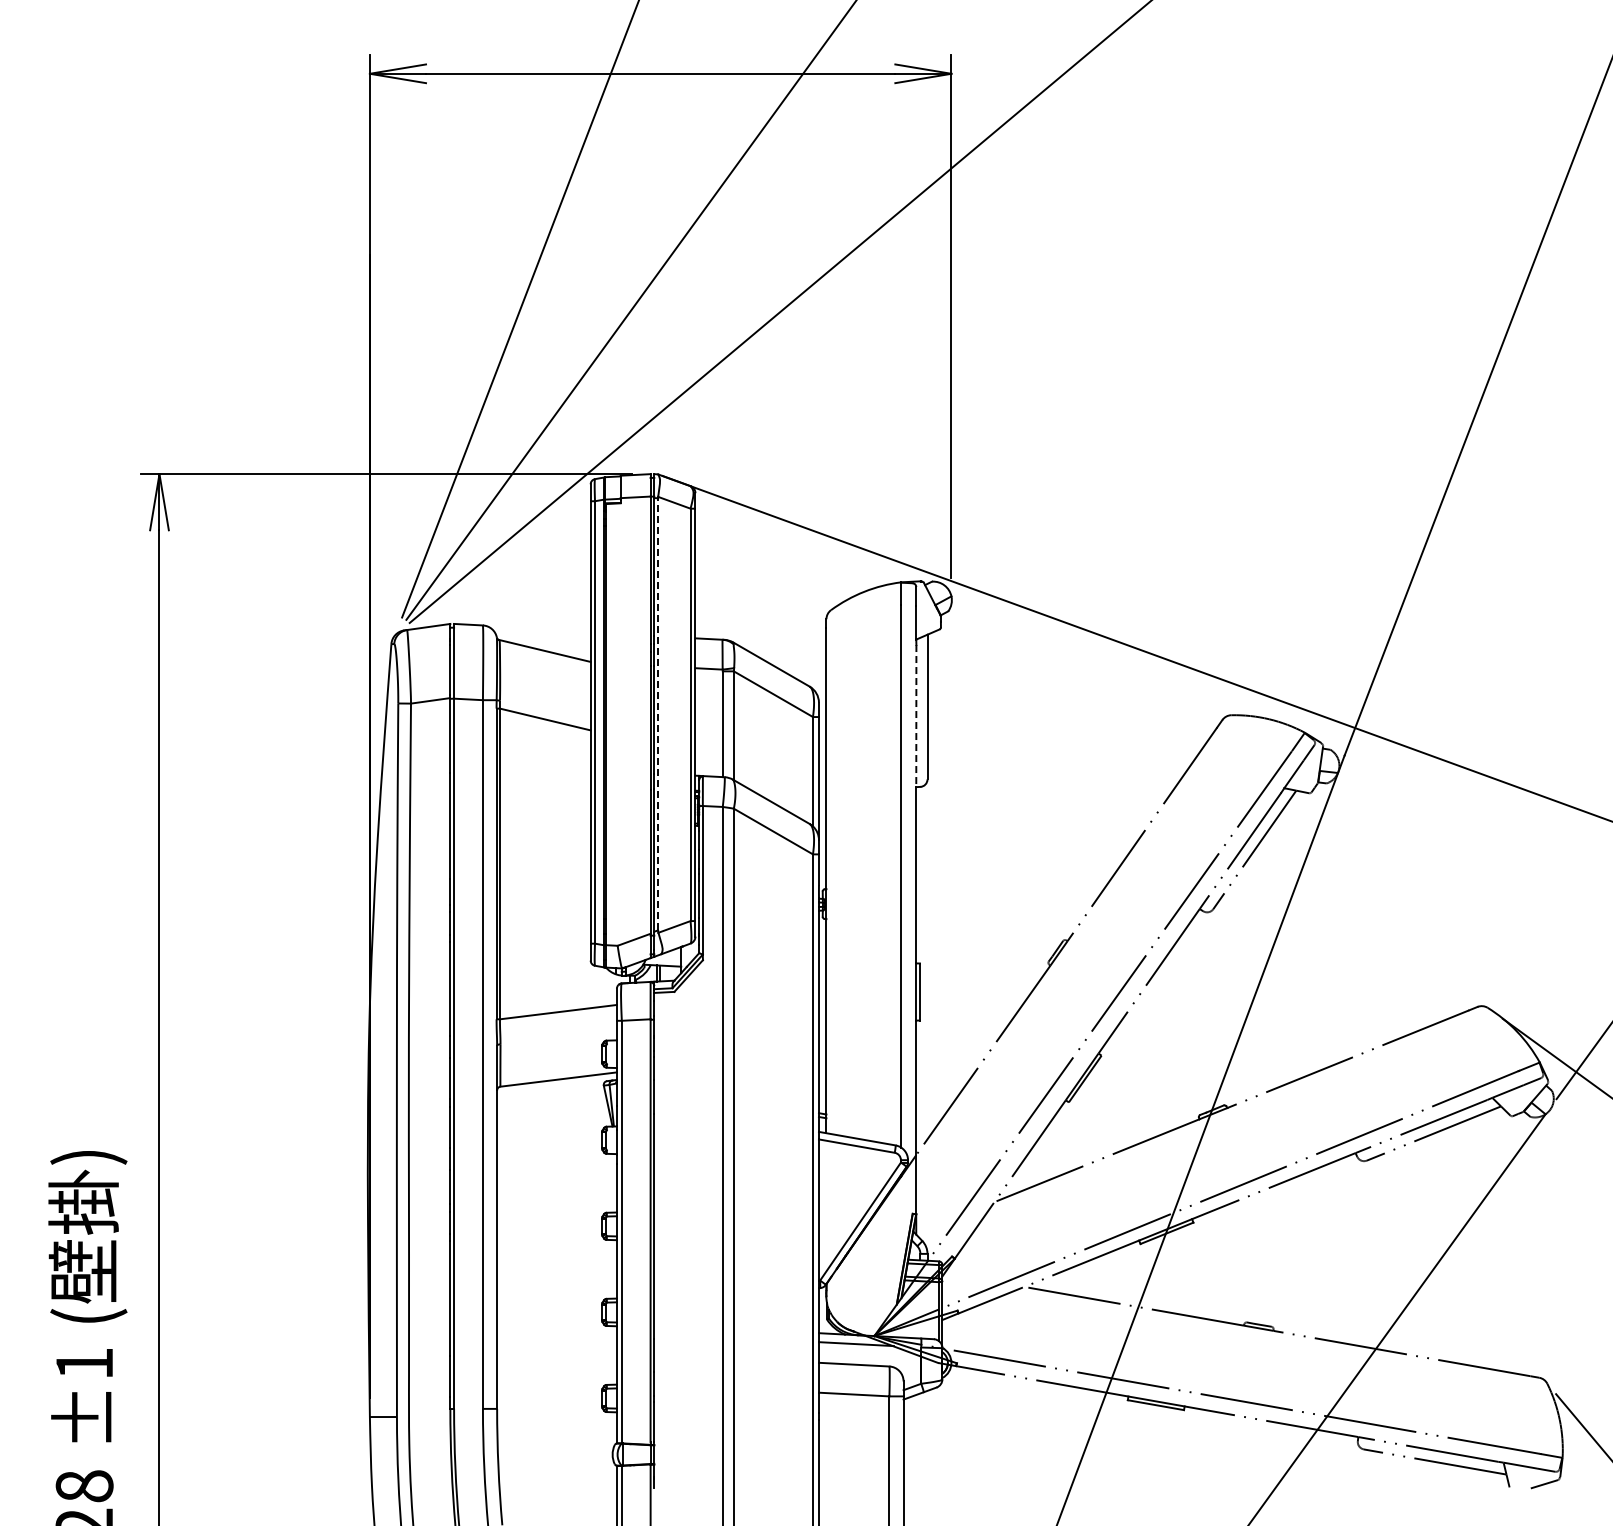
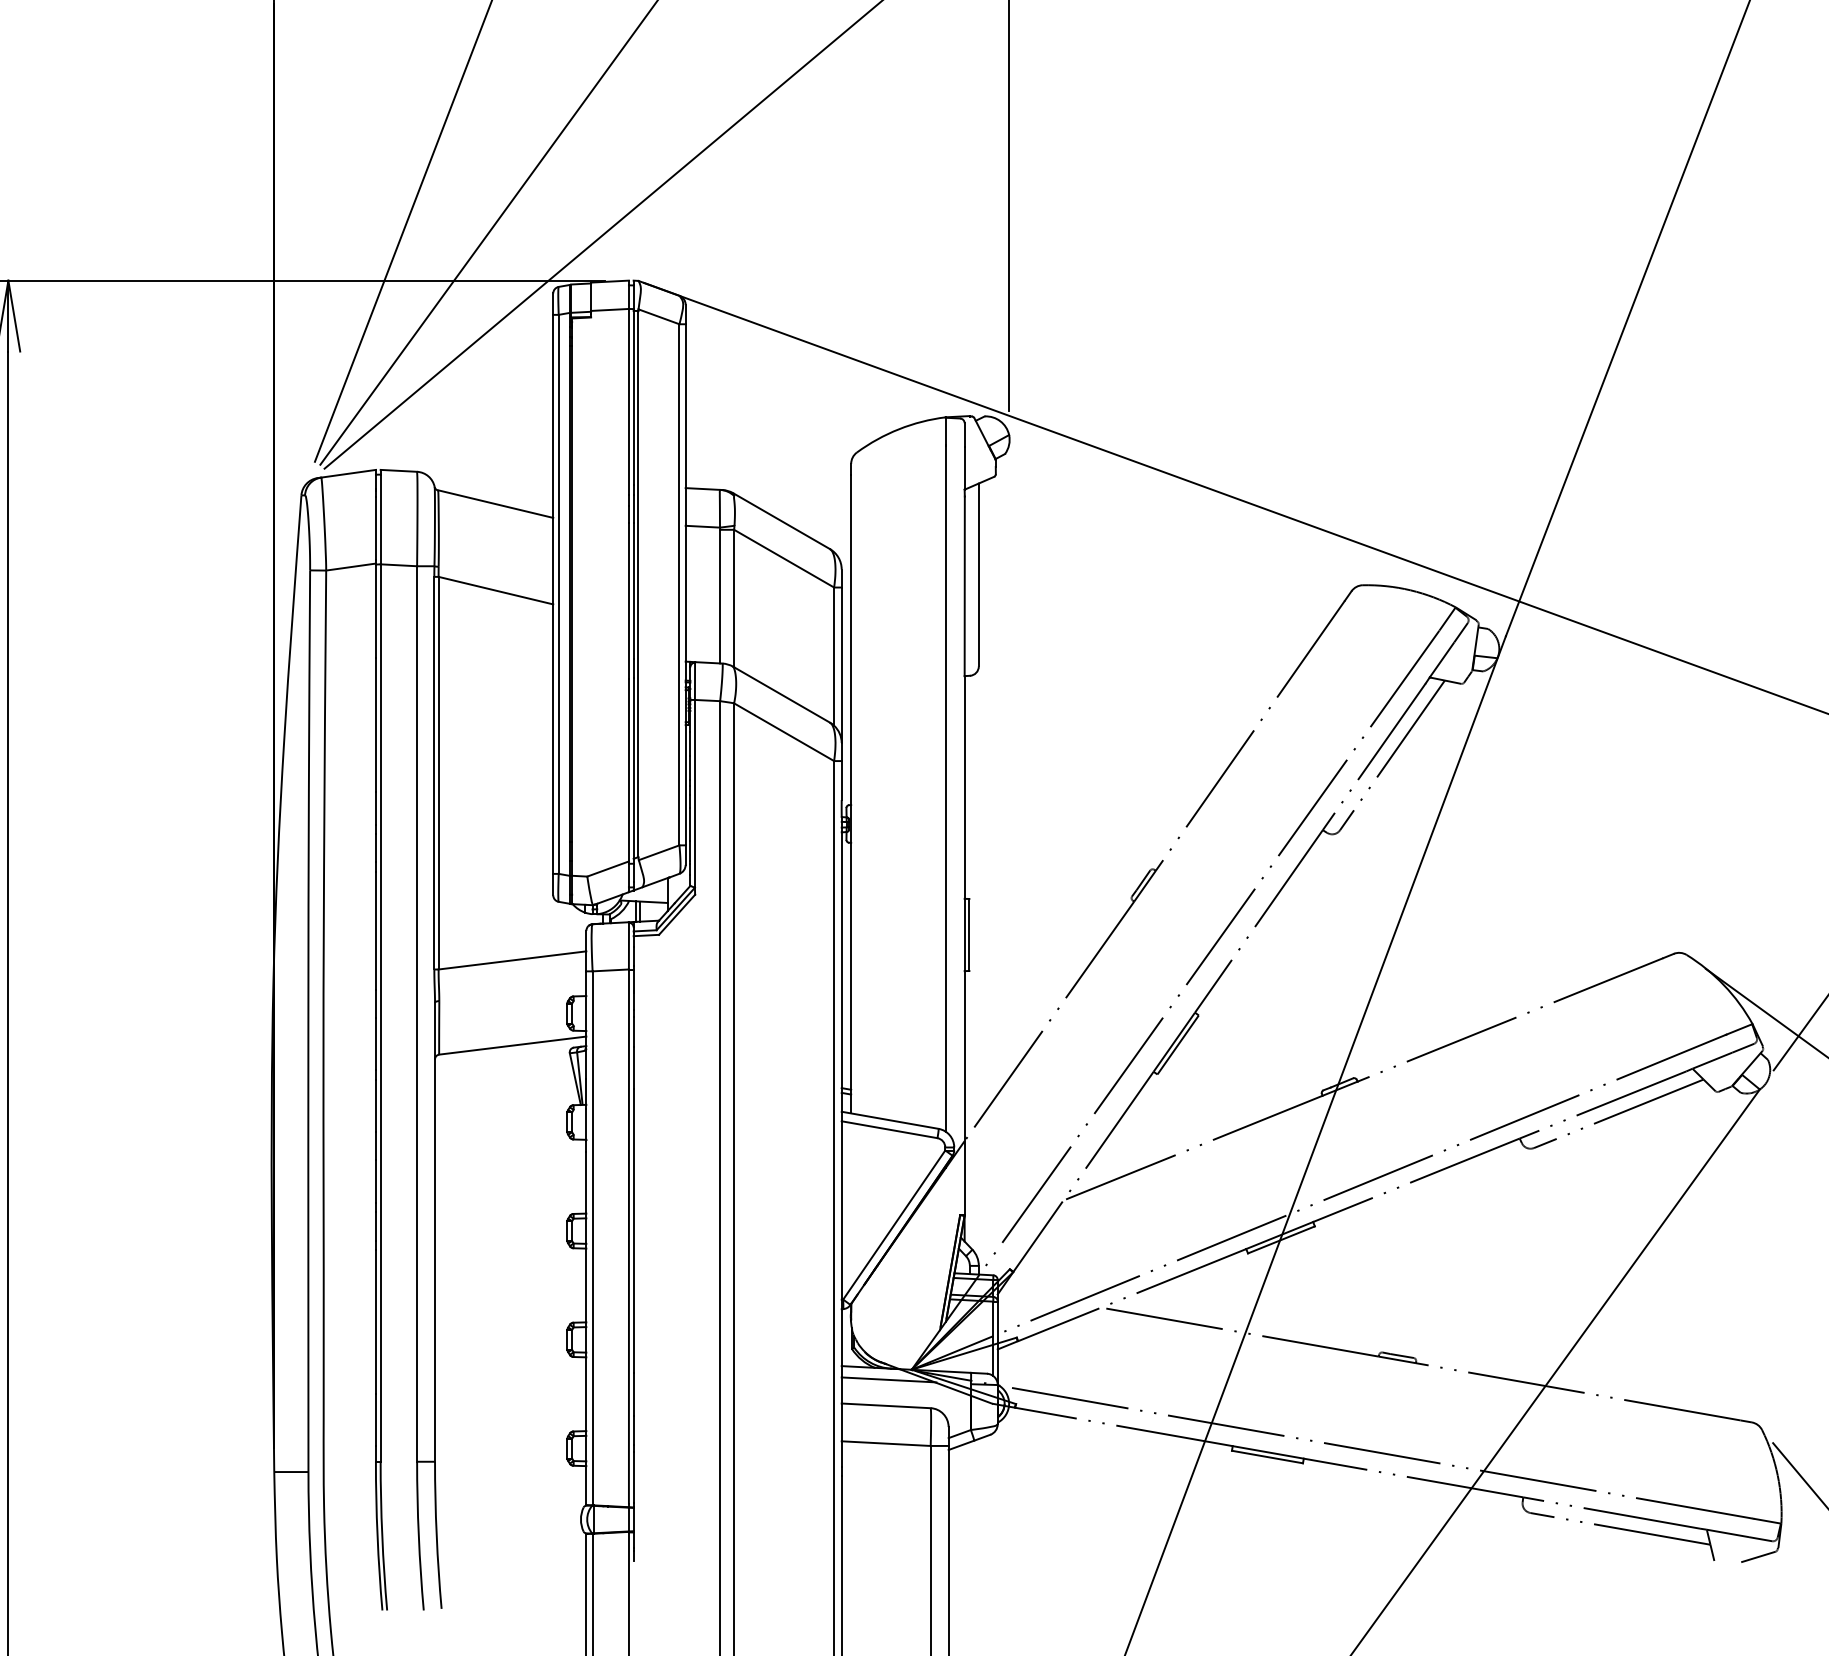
line: (658, 713) -> (638, 583), dashed -> solid
line: (916, 716) -> (964, 586), dashed -> solid

